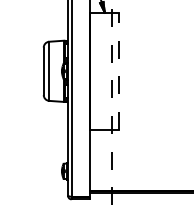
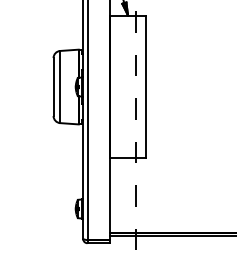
line: (119, 70) -> (145, 86), dashed -> solid

